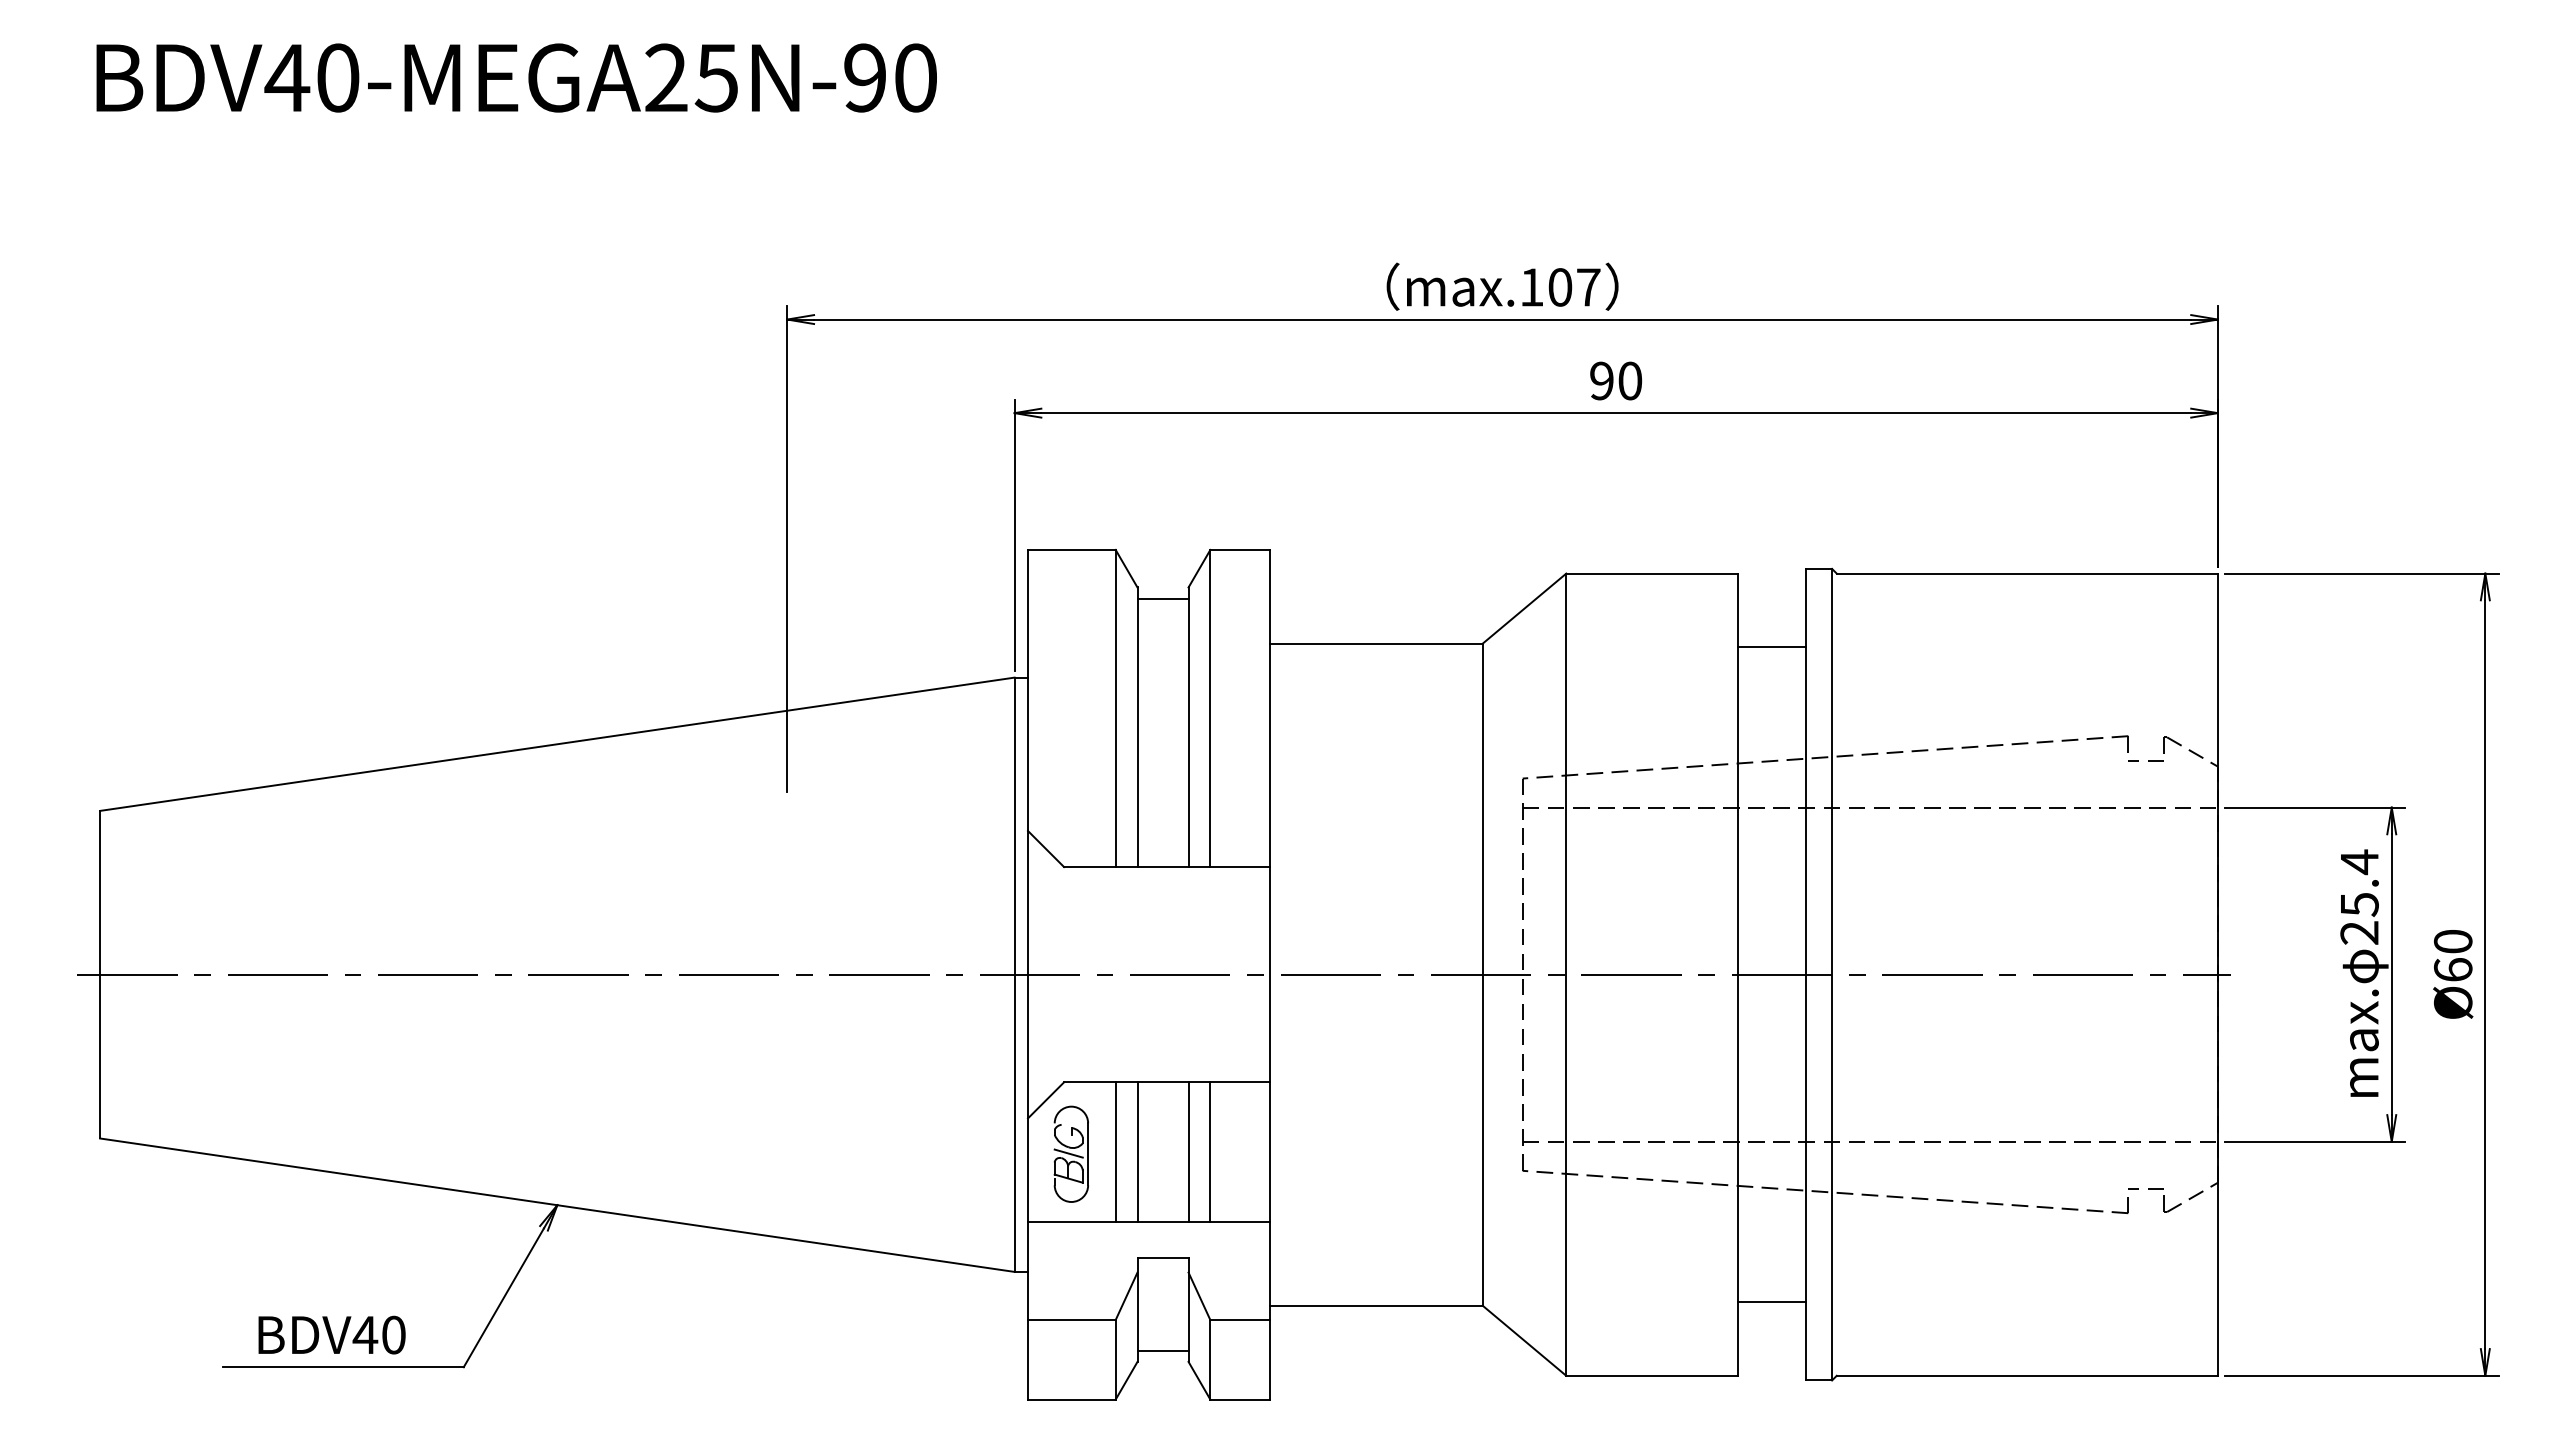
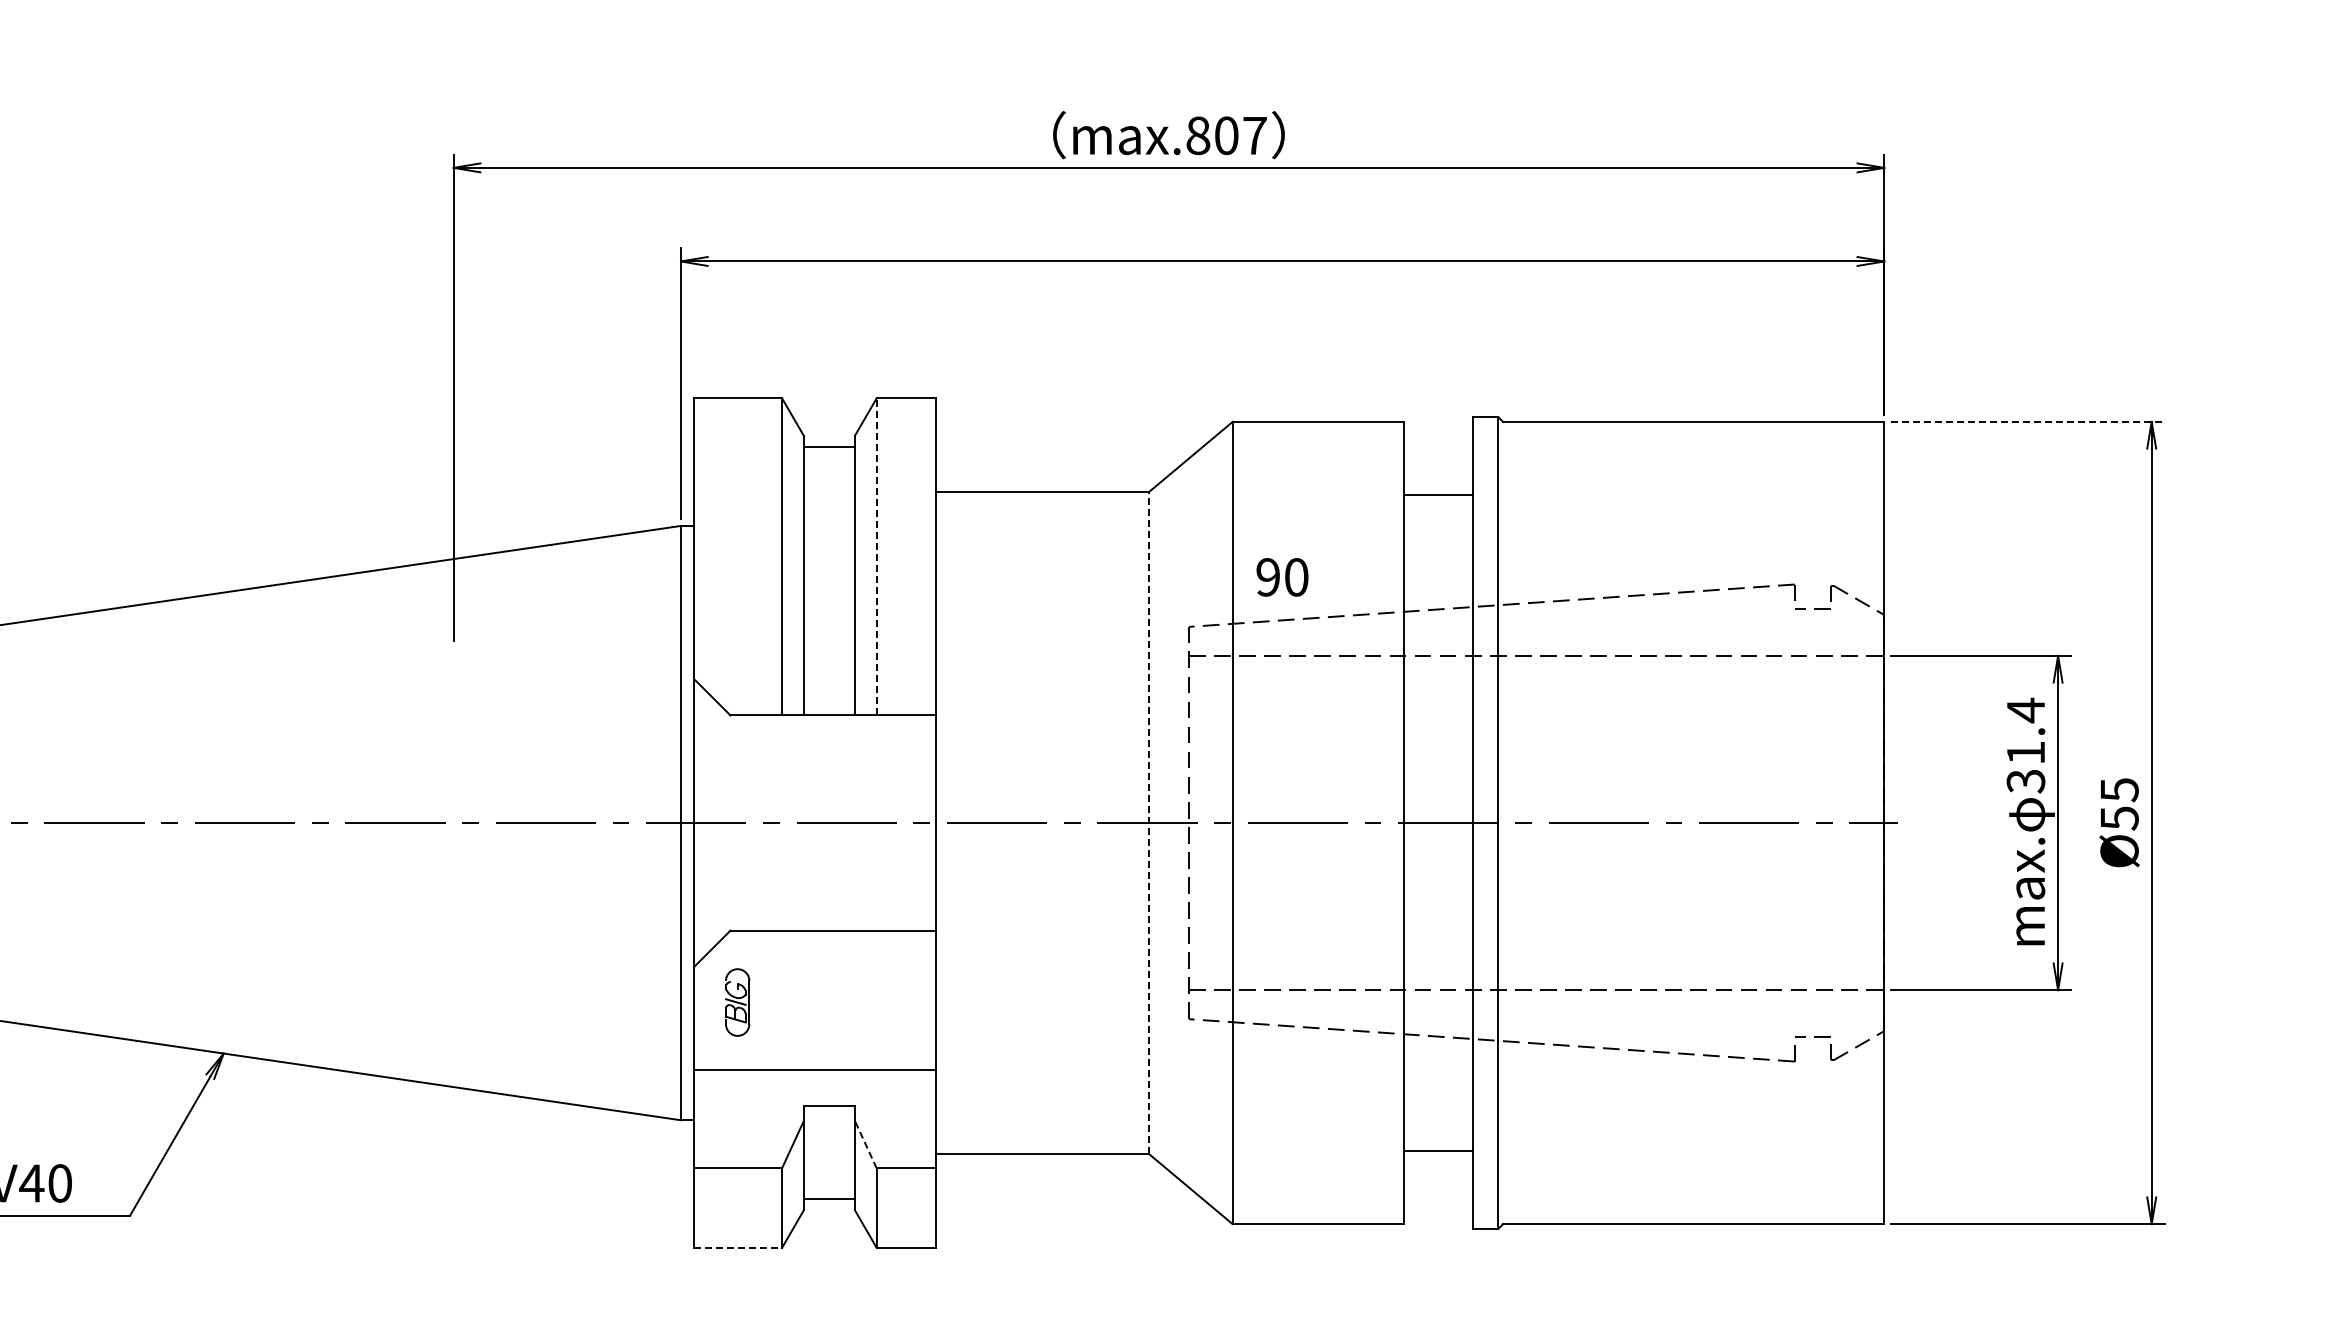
text: (1531, 287) -> (1197, 135), max.107 -> max.807
text: (1616, 380) -> (1282, 576), moved
line: (2362, 573) -> (2028, 421), solid -> dashed
line: (1210, 708) -> (876, 556), solid -> dashed
text: (2359, 919) -> (2025, 767), 25.4 -> 31.4
text: (2452, 956) -> (2118, 804), 60 -> 55
line: (1482, 974) -> (1148, 822), solid -> dashed
line: (1115, 1152) -> (781, 1000), removed
line: (1137, 1152) -> (803, 1000), removed
line: (1188, 1152) -> (854, 1000), removed
line: (1210, 1152) -> (876, 1000), removed
part: (1070, 1153) -> (736, 1001), size x0.7
line: (1199, 1295) -> (865, 1143), solid -> dashed
line: (1071, 1399) -> (737, 1247), solid -> dashed

